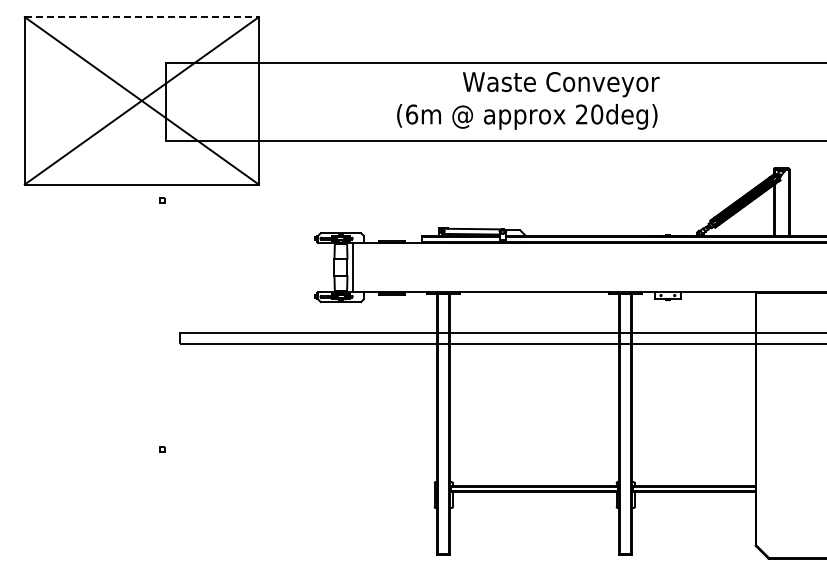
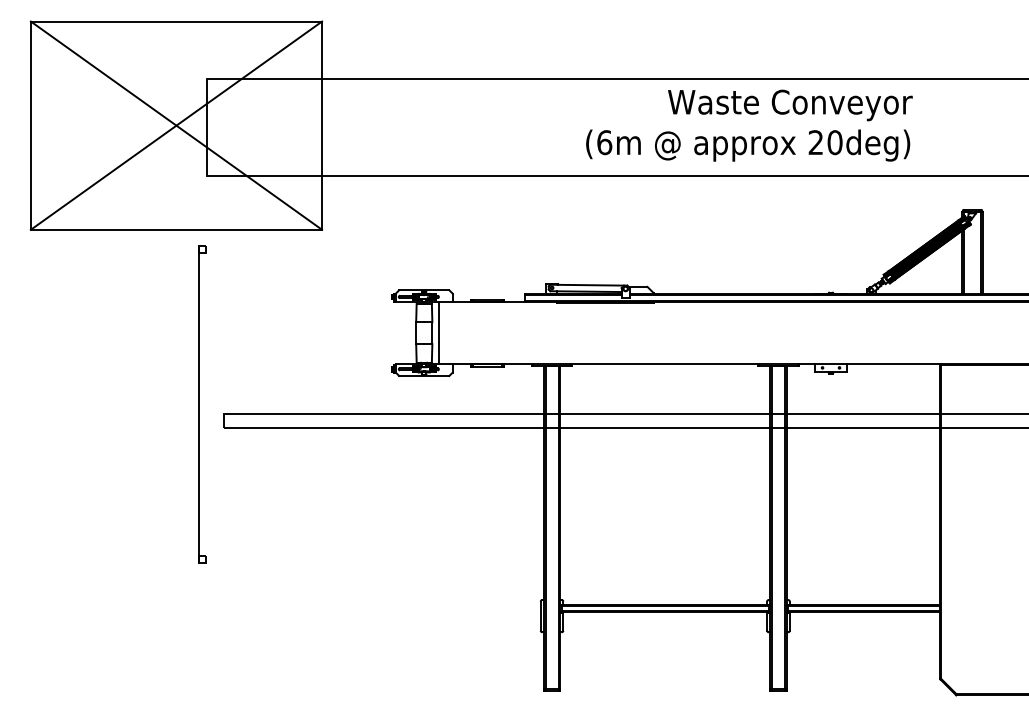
line: (142, 17) -> (177, 21), dashed -> solid
text: (528, 100) -> (749, 125), moved
line: (159, 324) -> (198, 403), added

